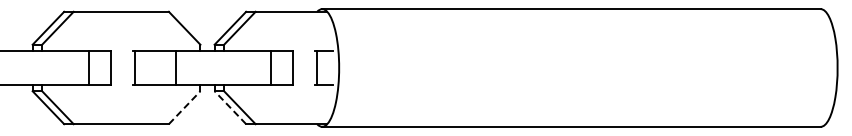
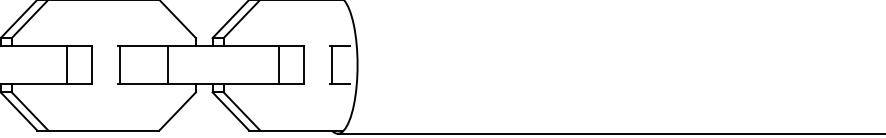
line: (184, 107) -> (177, 111), dashed -> solid
line: (230, 107) -> (231, 111), dashed -> solid

